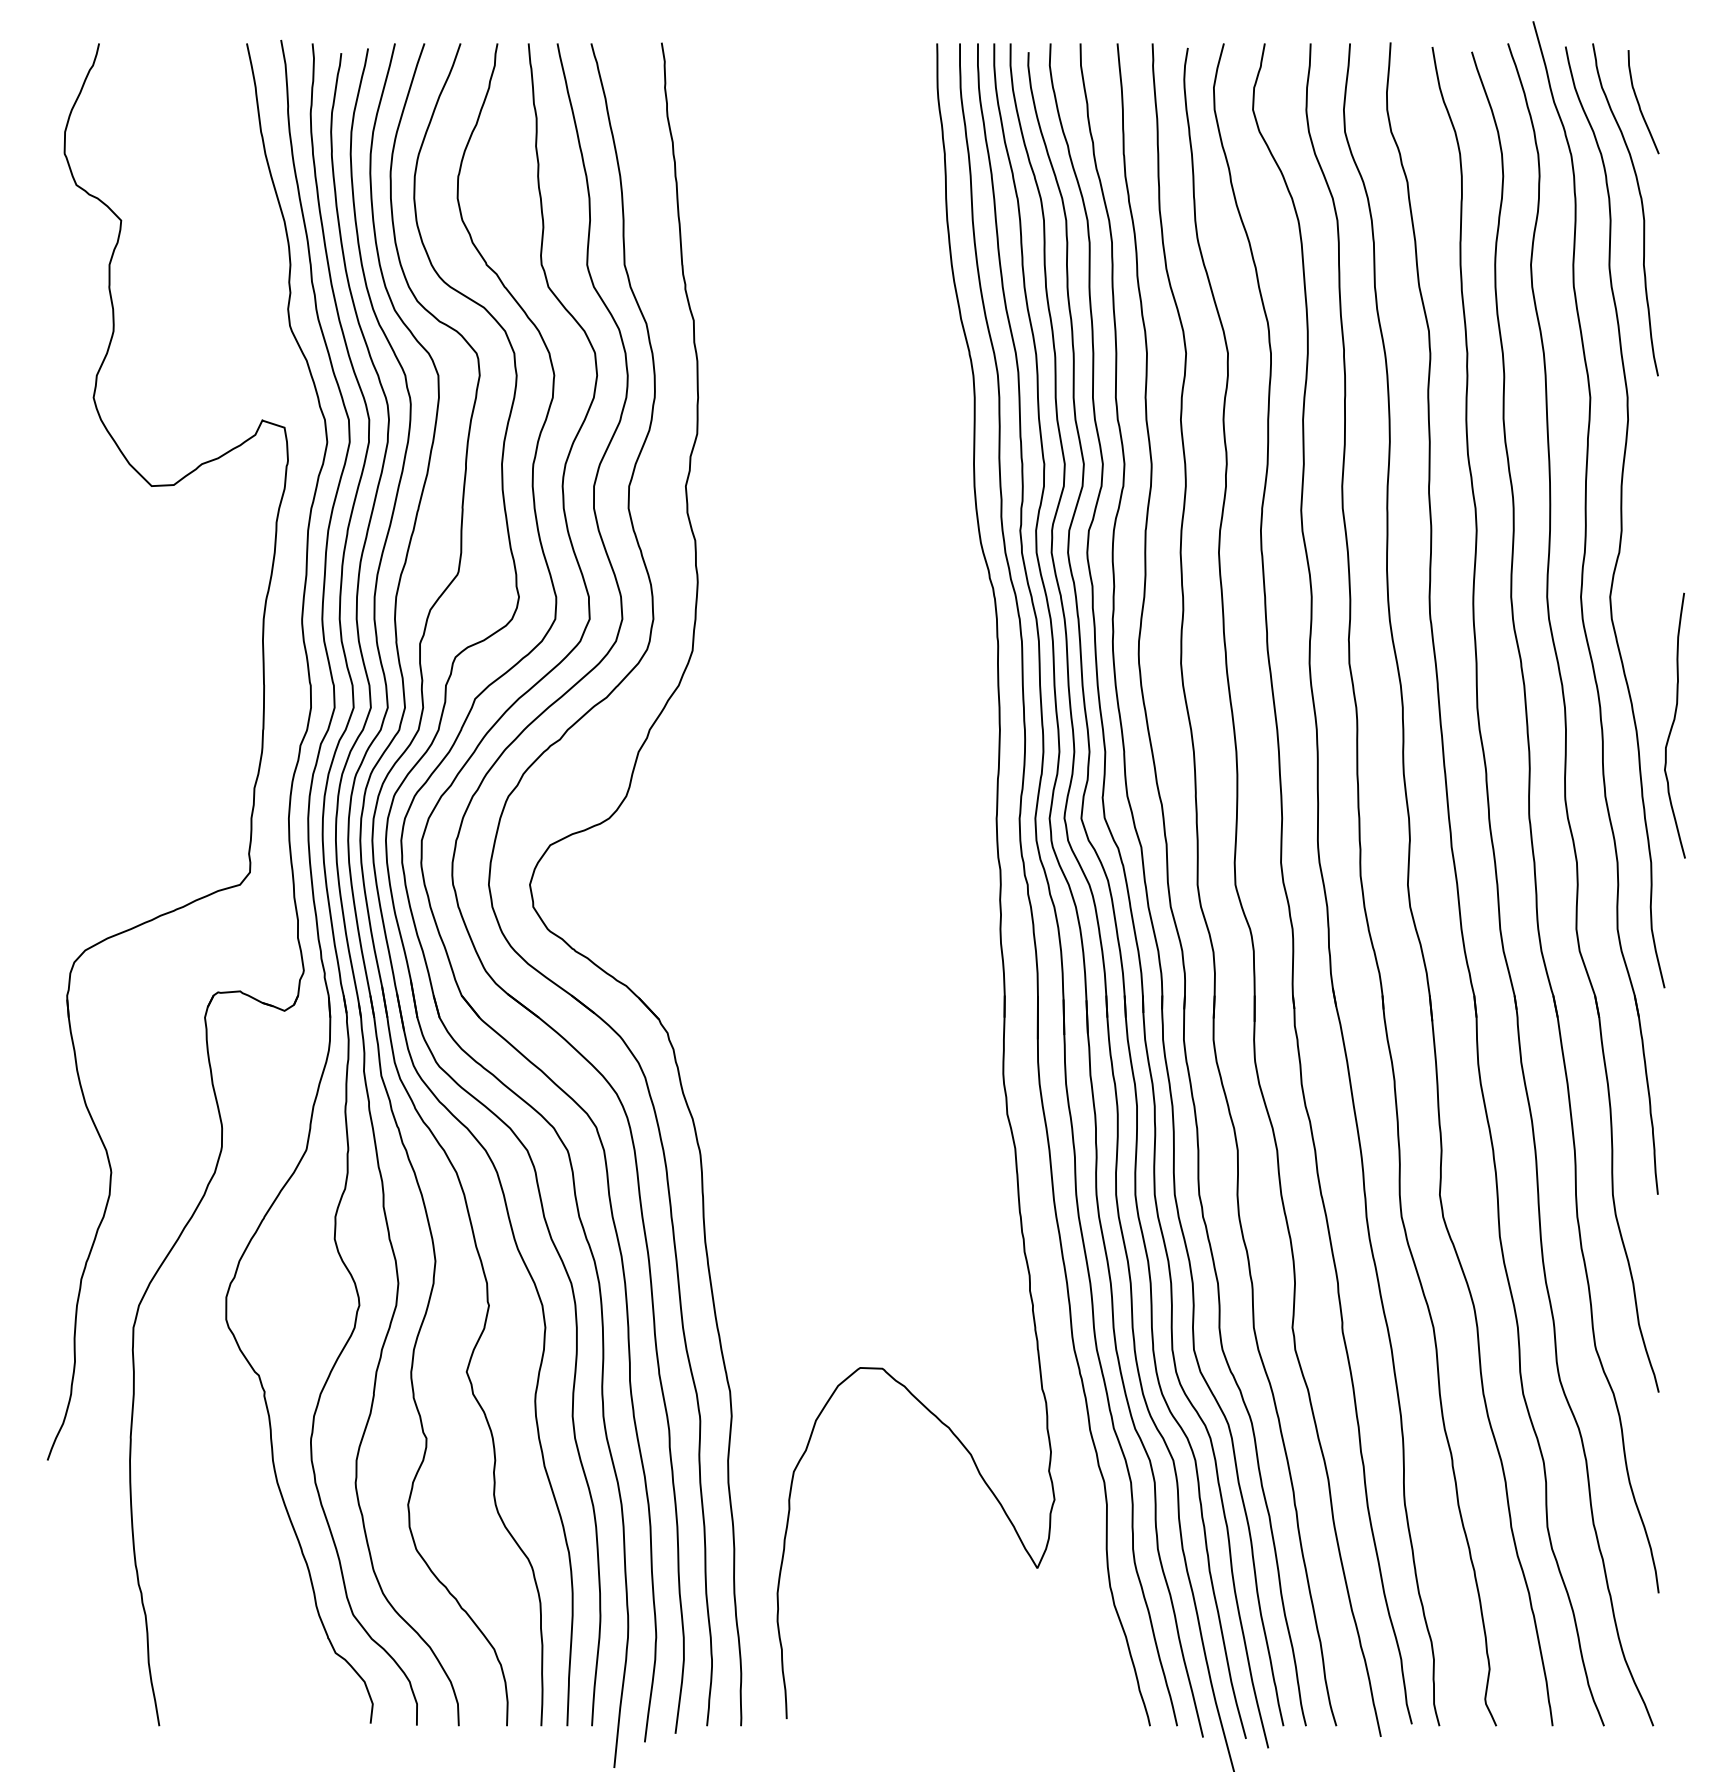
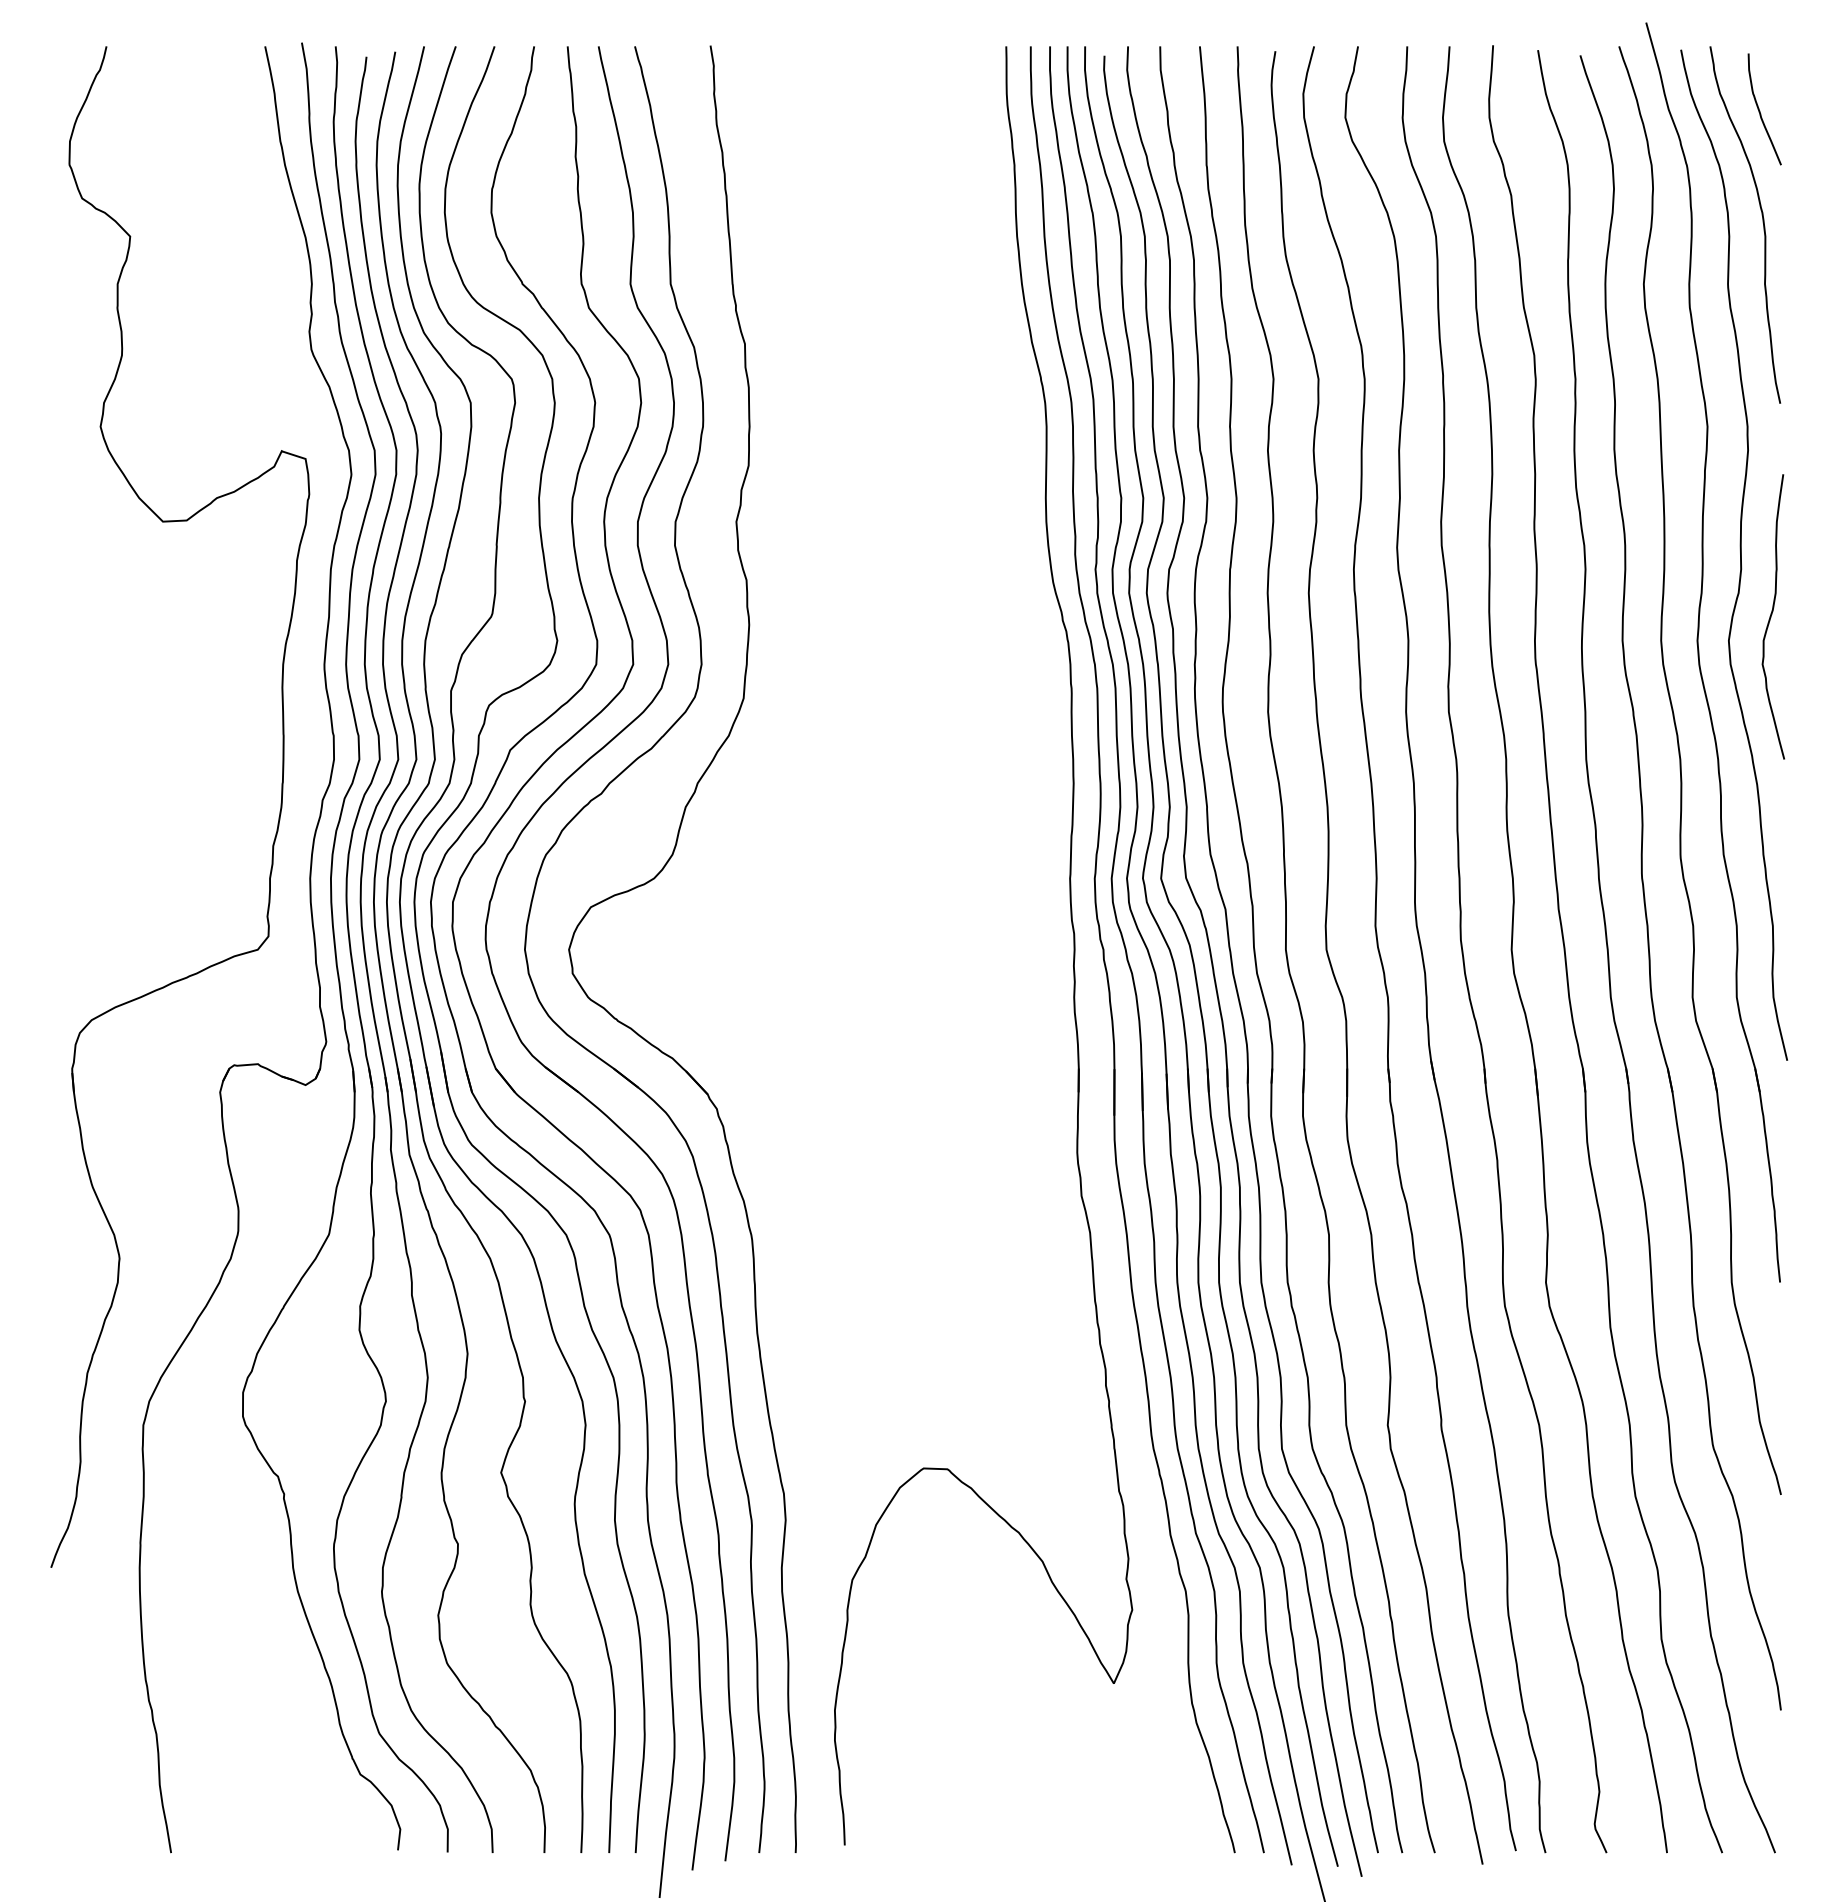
curve: (1673, 725) -> (1771, 616), moved

